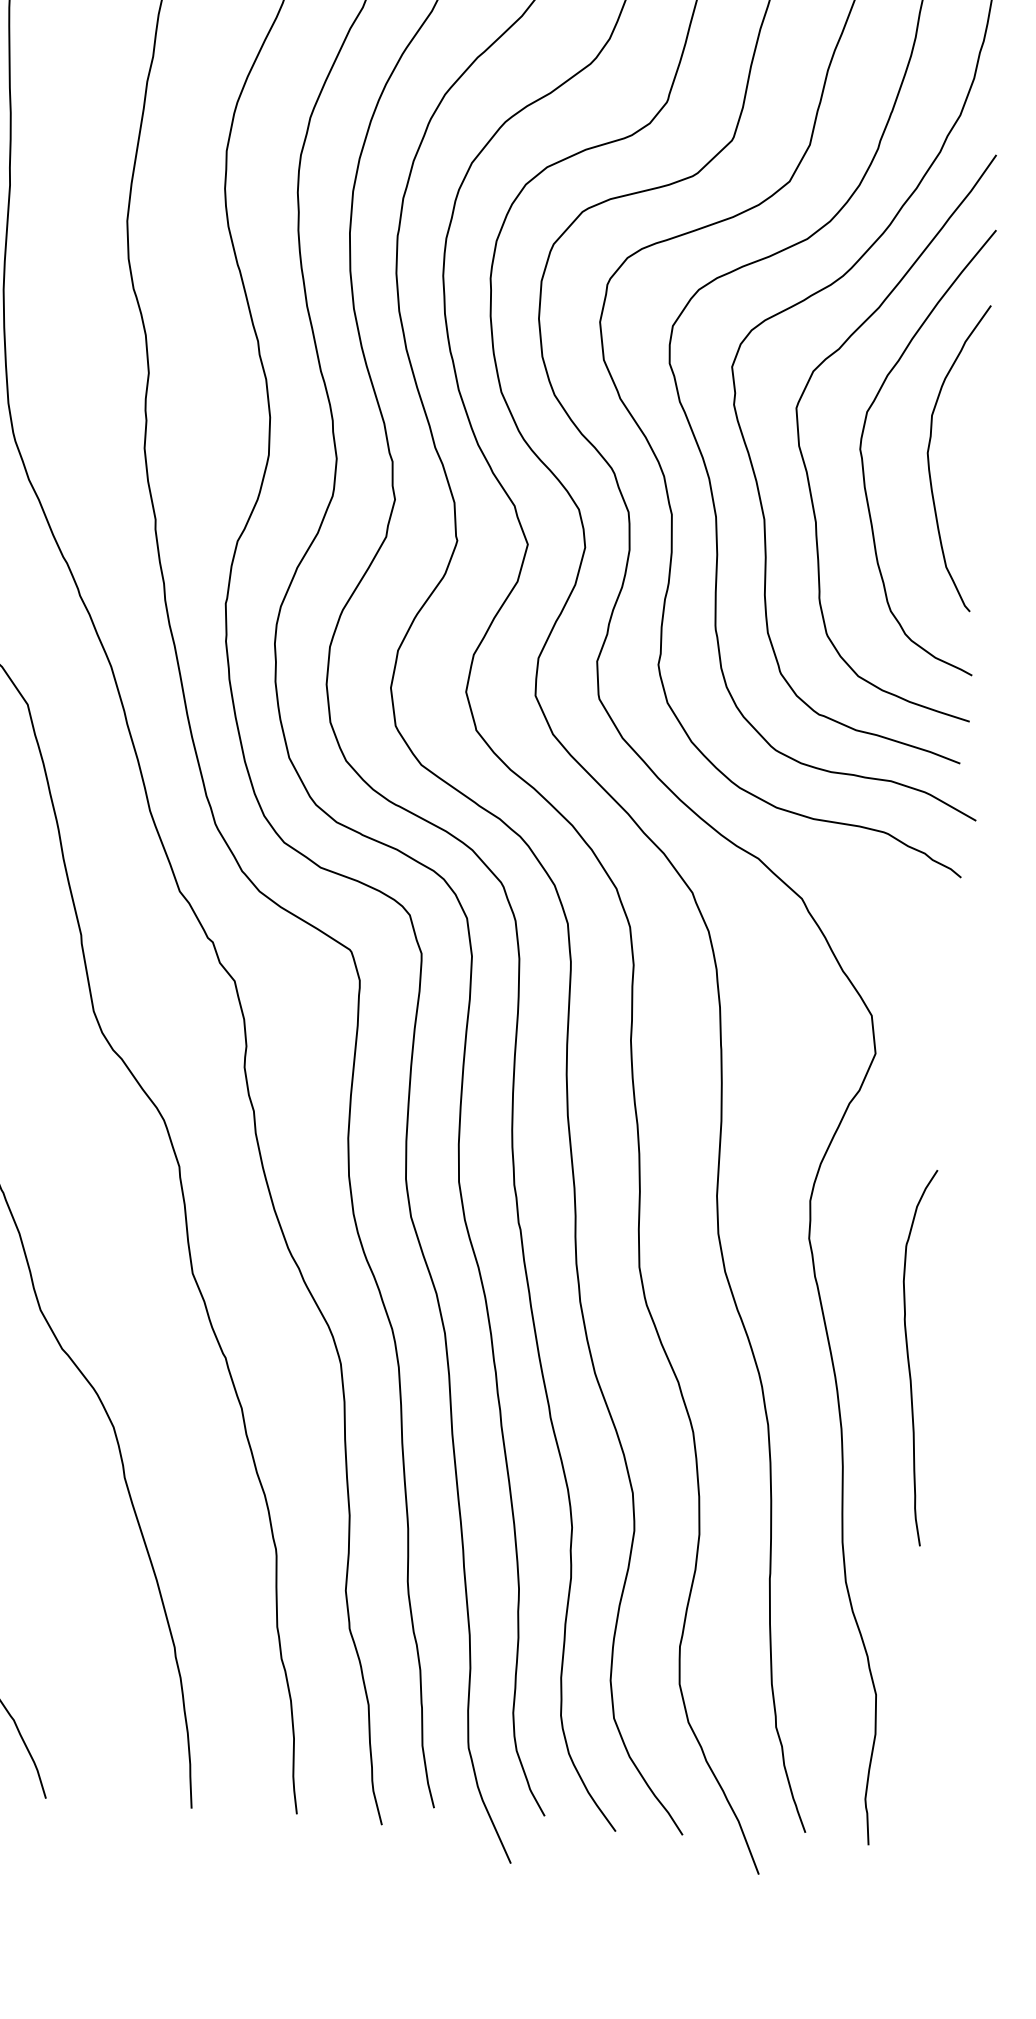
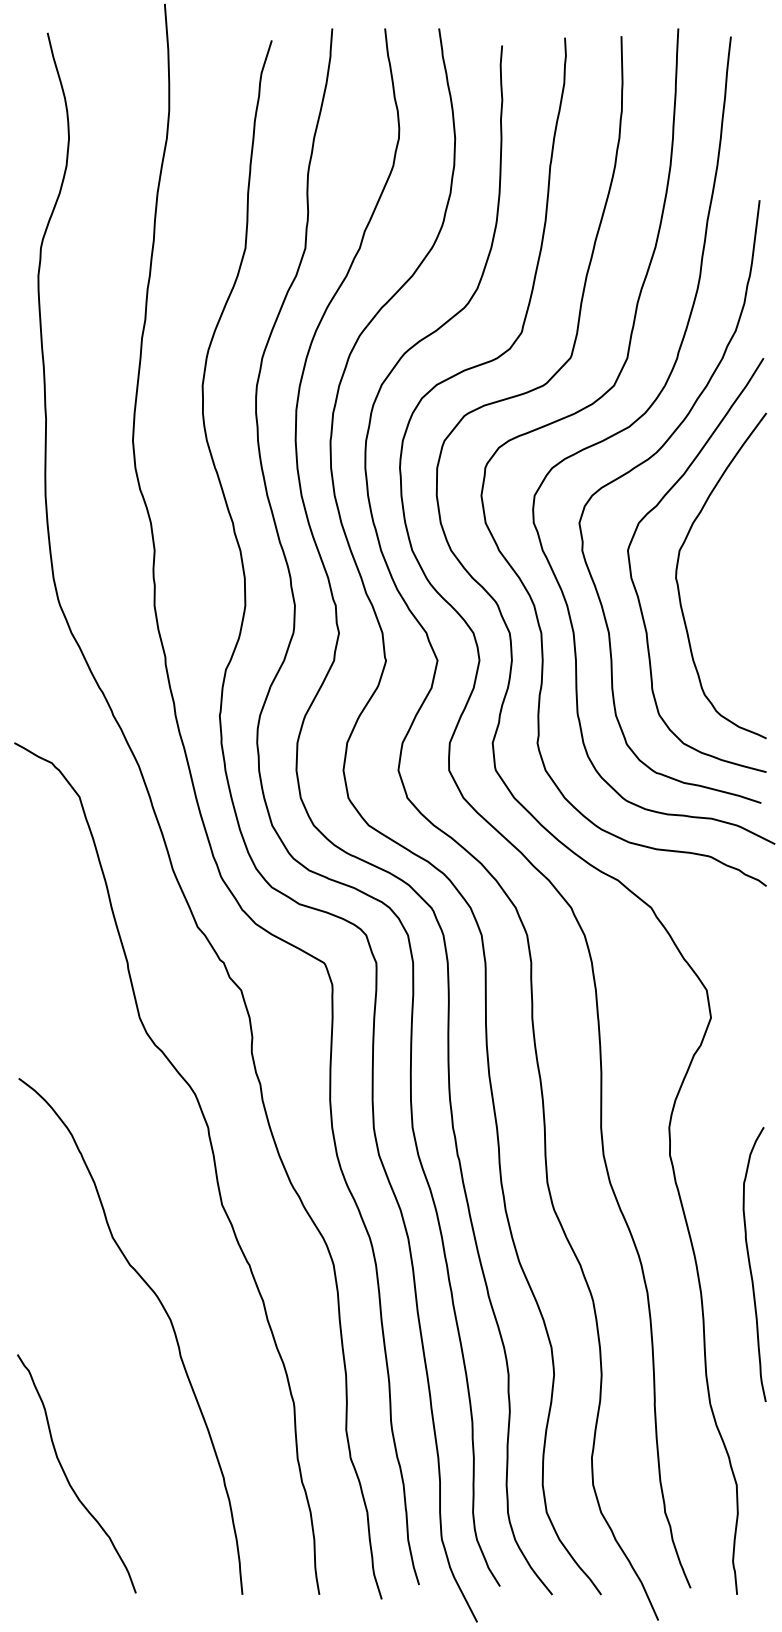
curve: (930, 461) -> (727, 584), removed
curve: (909, 1356) -> (750, 1264), moved

